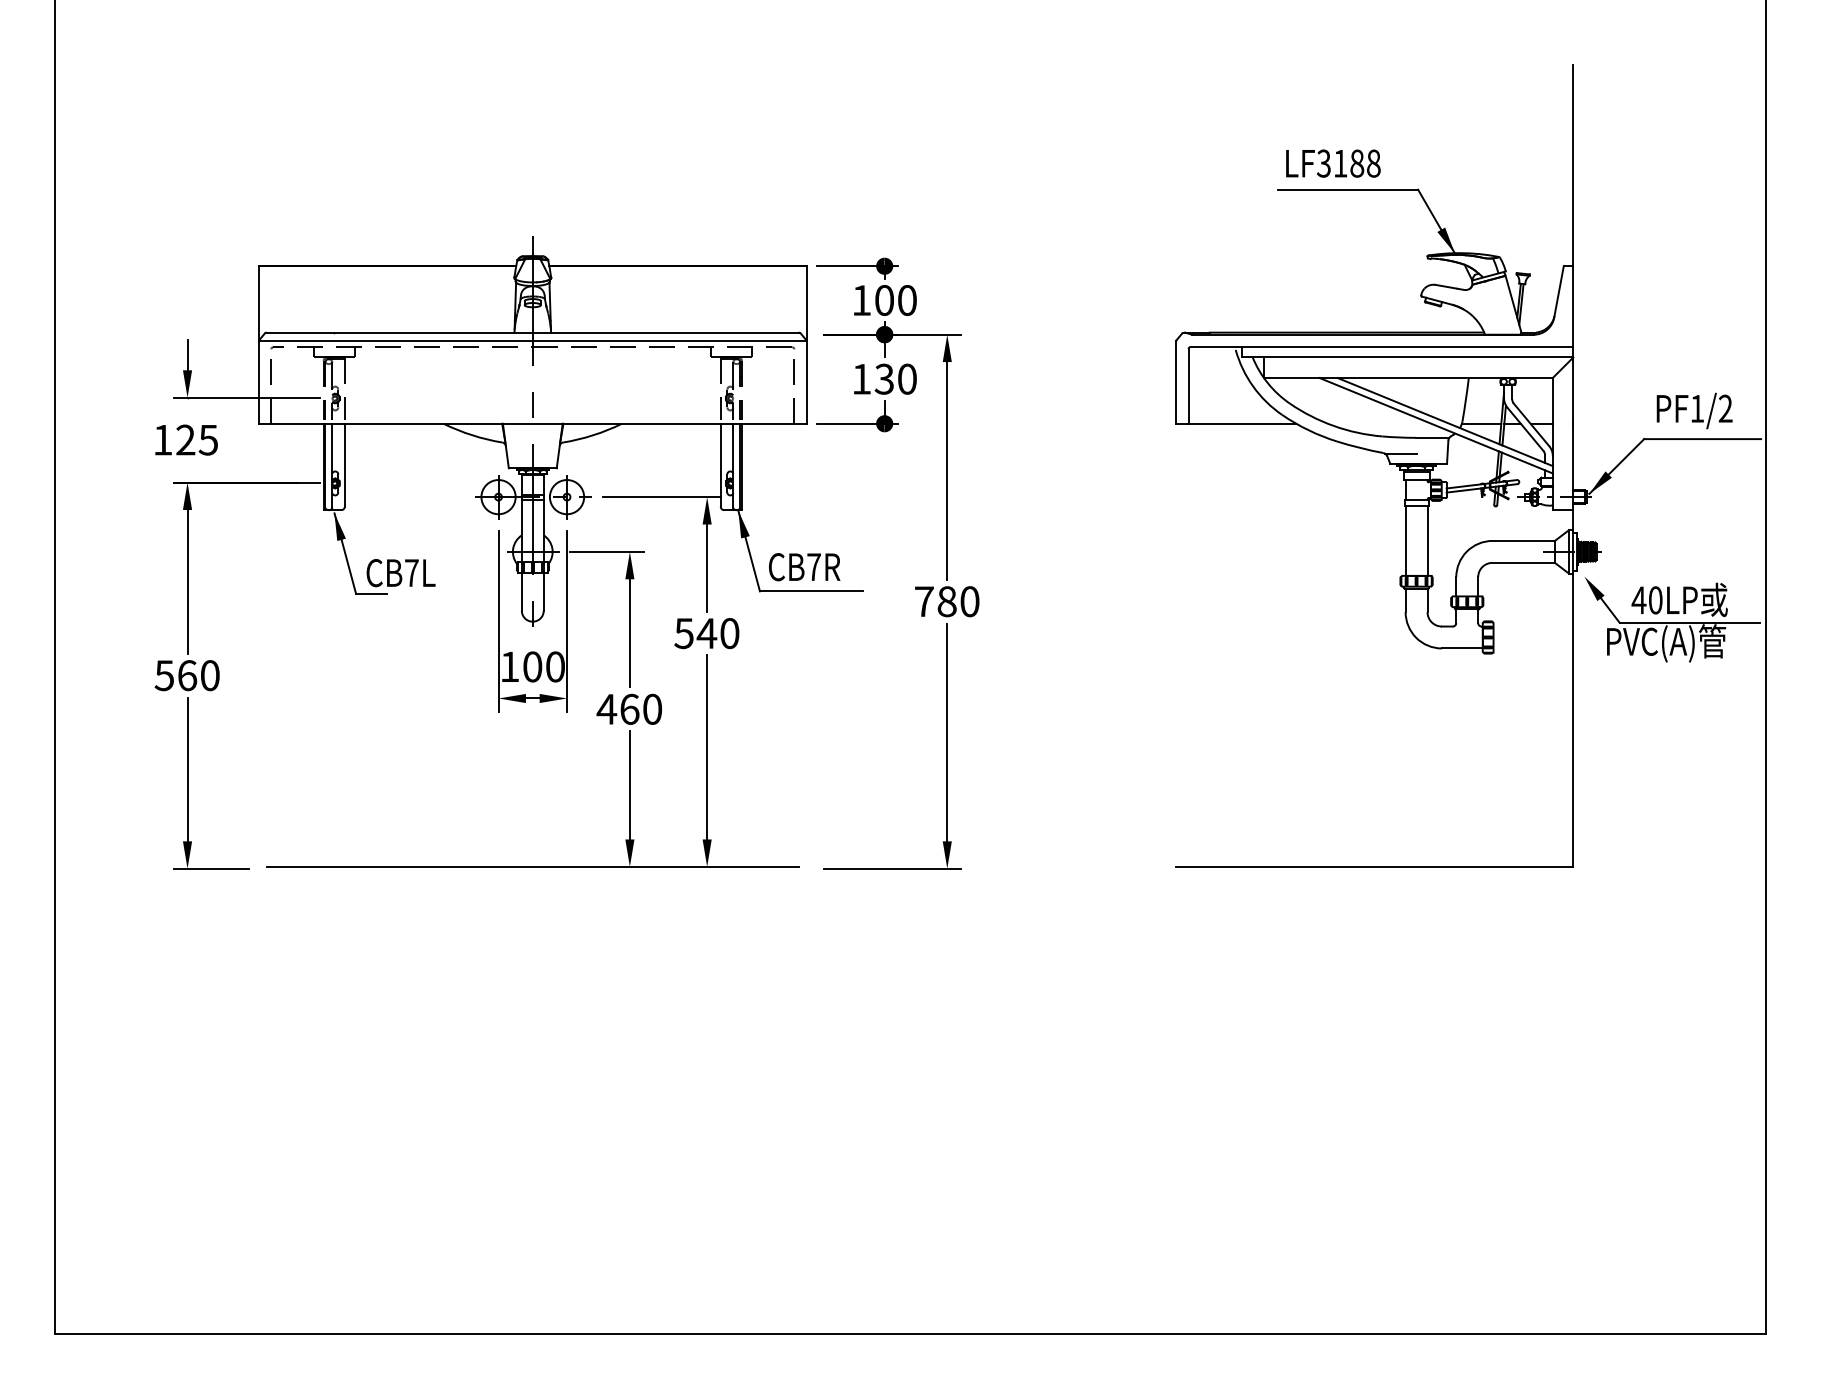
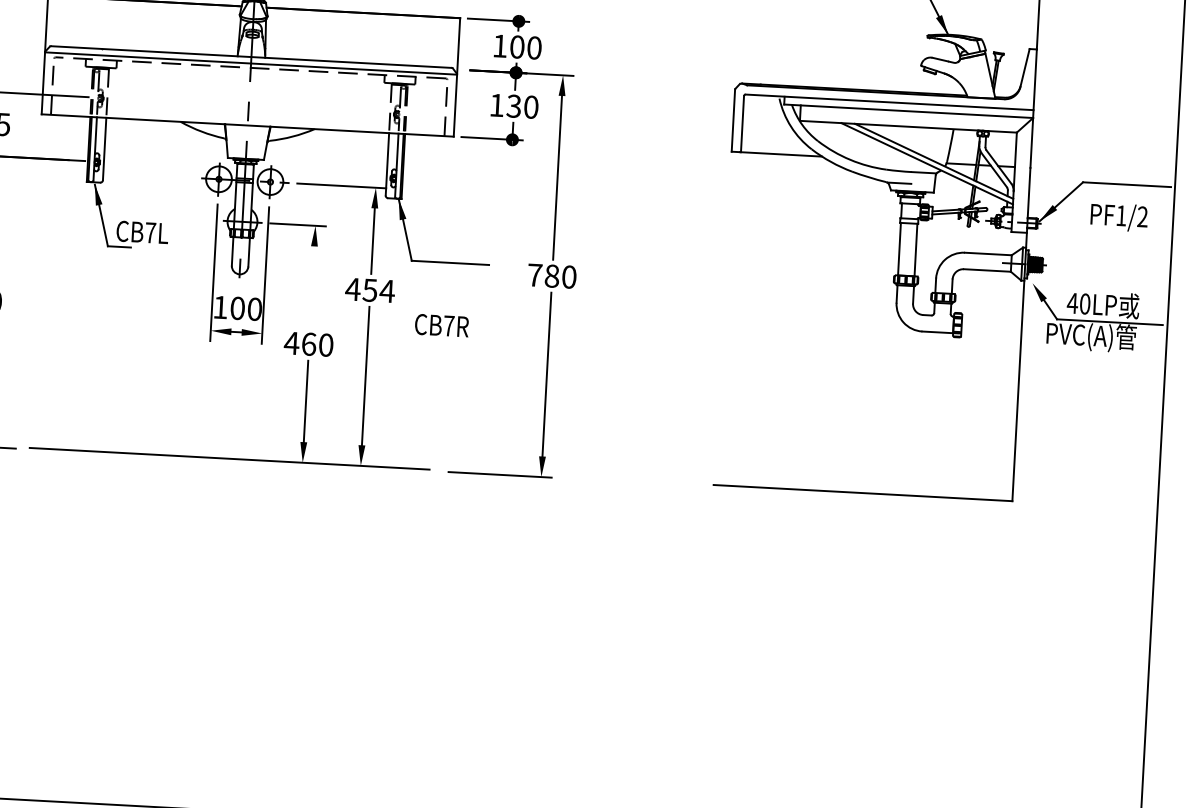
text: (1694, 410) -> (1119, 216), moved
text: (804, 567) -> (441, 325), moved
line: (629, 633) -> (311, 287), removed
text: (706, 633) -> (369, 290), 540 -> 454

